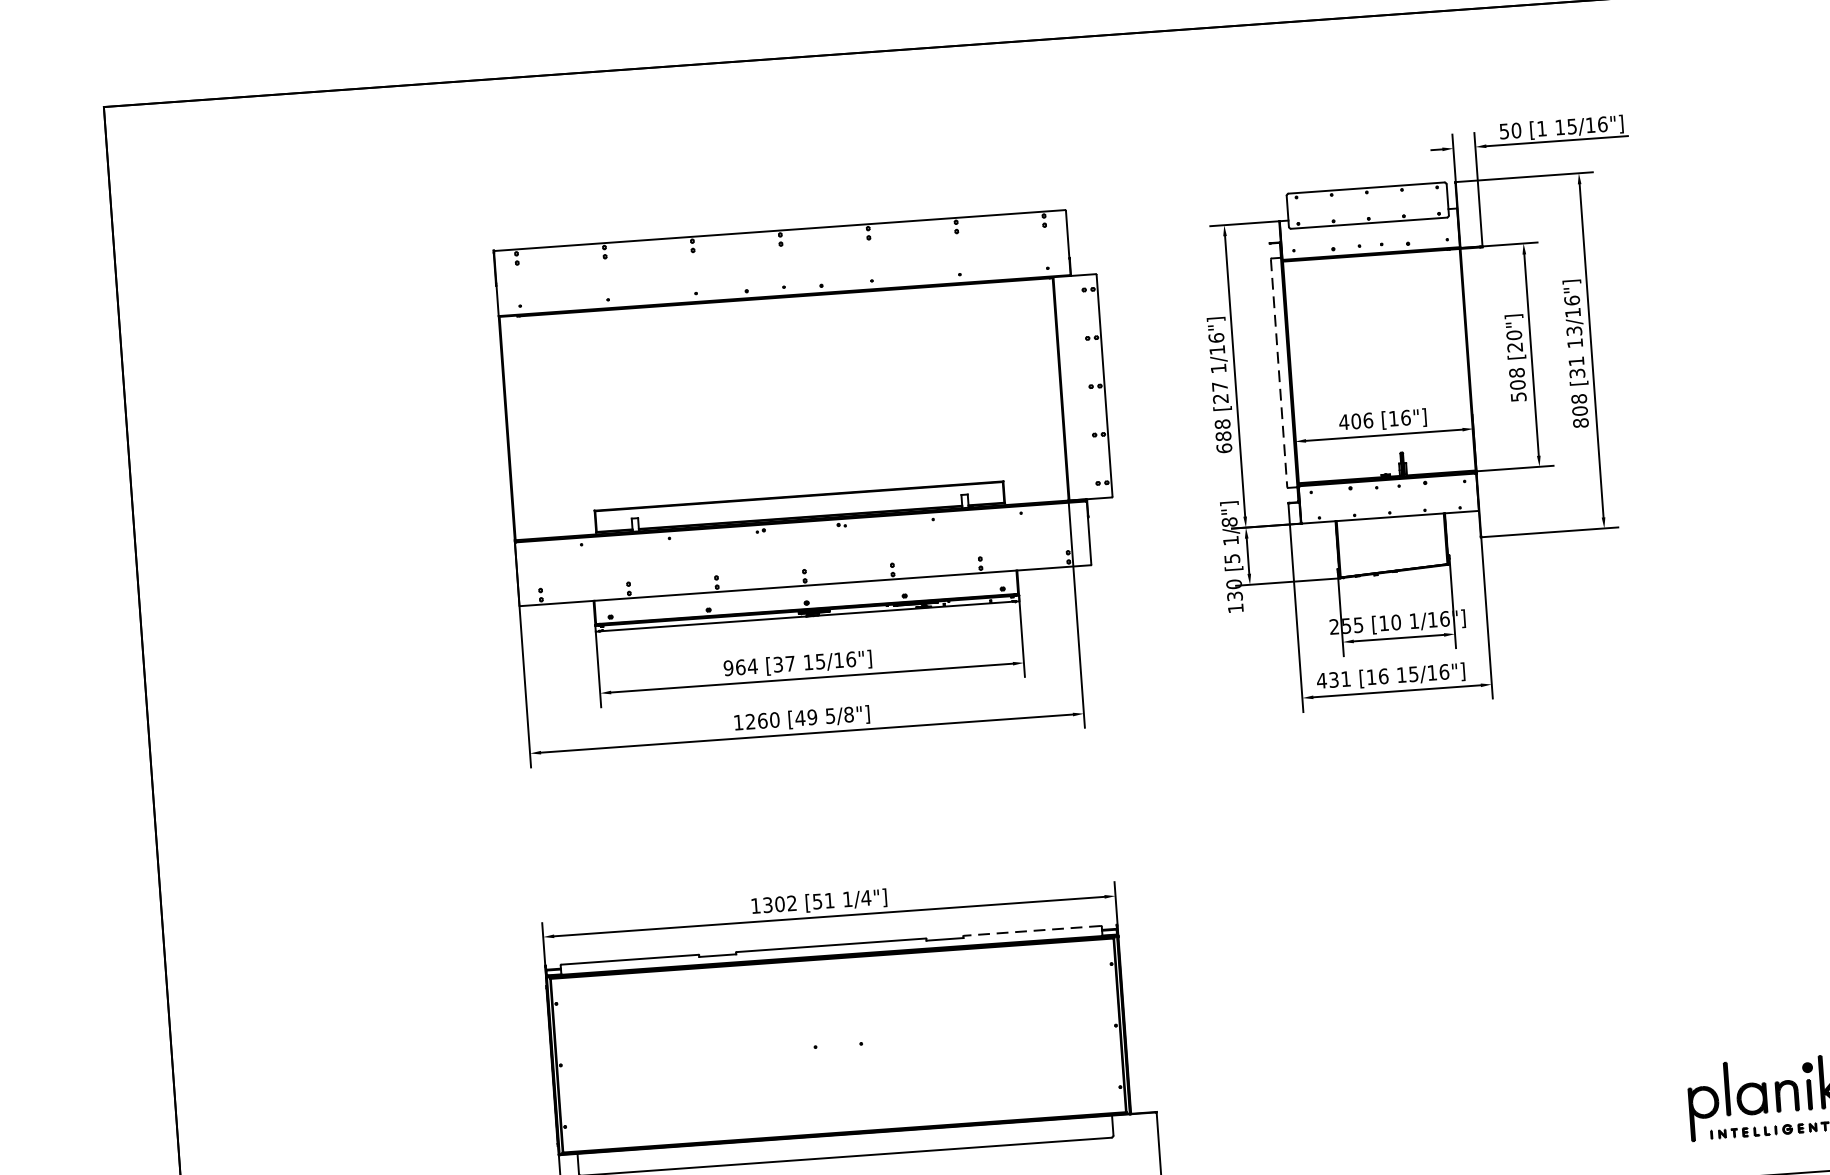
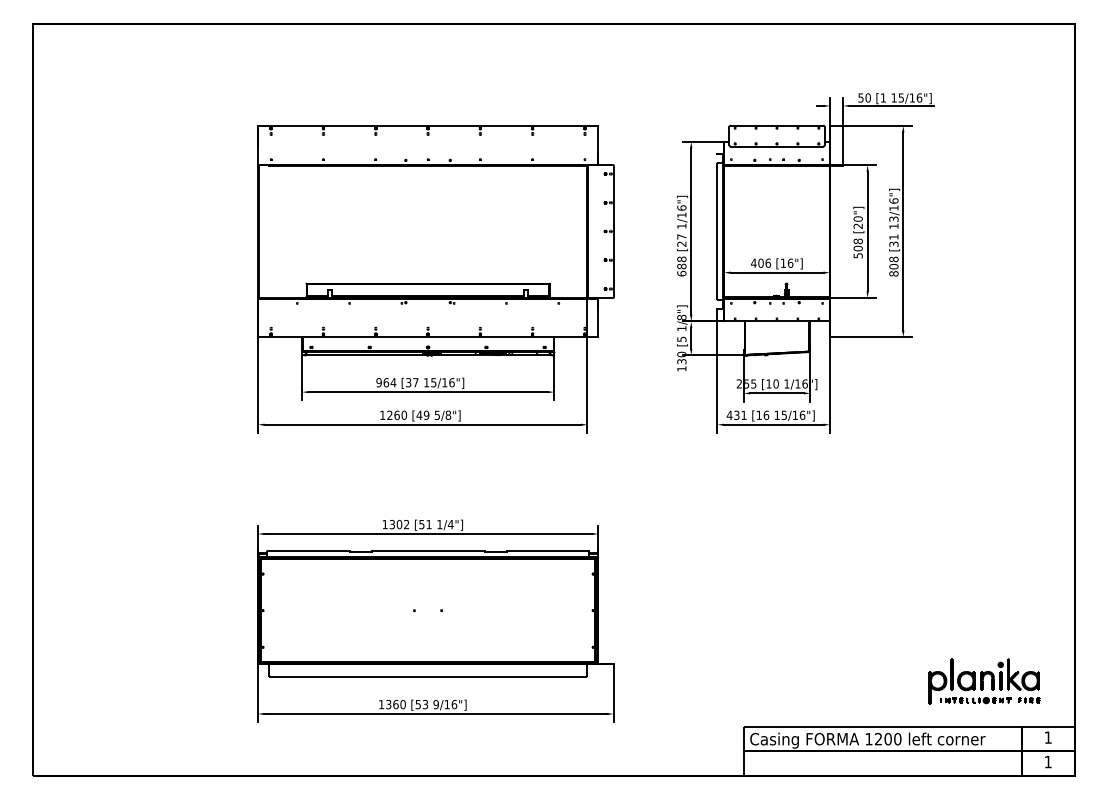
line: (1279, 373) -> (717, 231), dashed -> solid
line: (1031, 931) -> (547, 551), dashed -> solid

